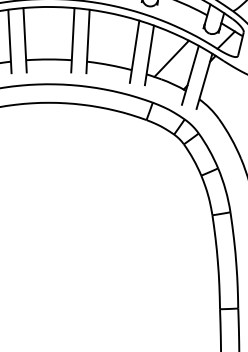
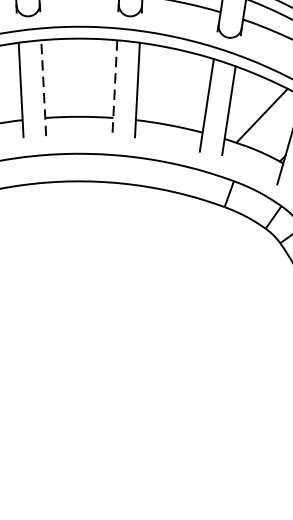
line: (25, 39) -> (44, 87), solid -> dashed
line: (72, 40) -> (114, 88), solid -> dashed

